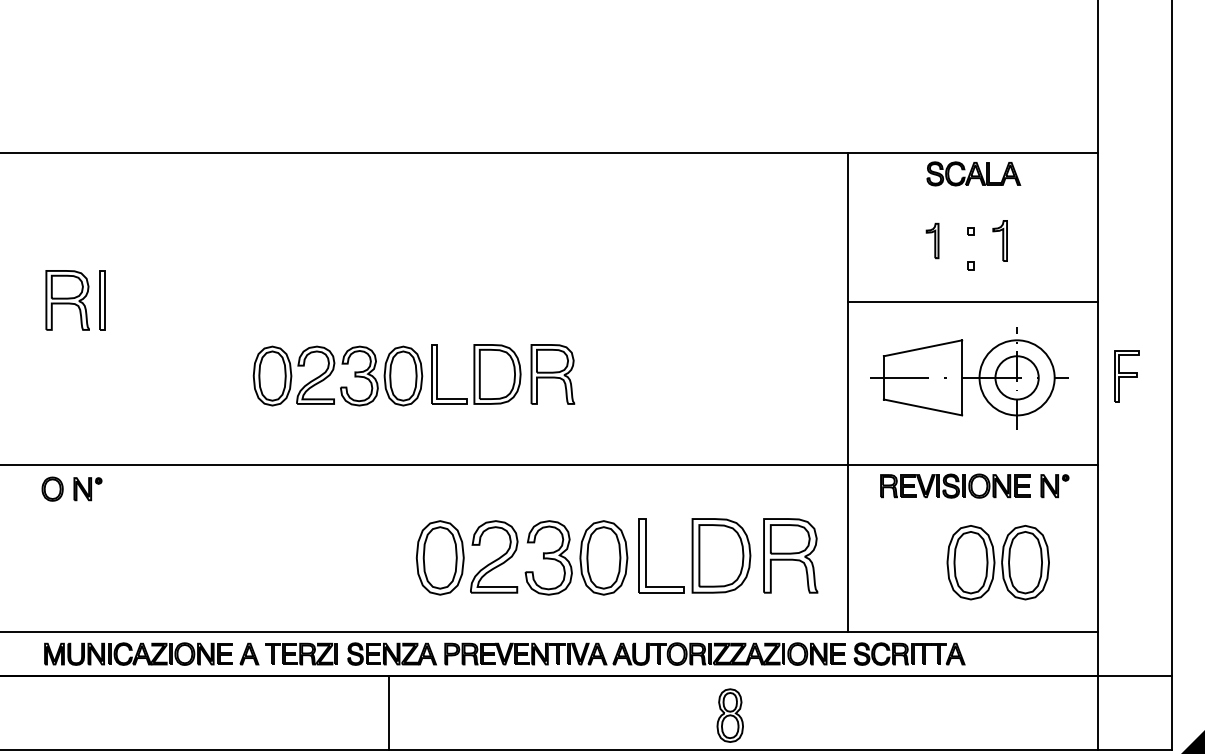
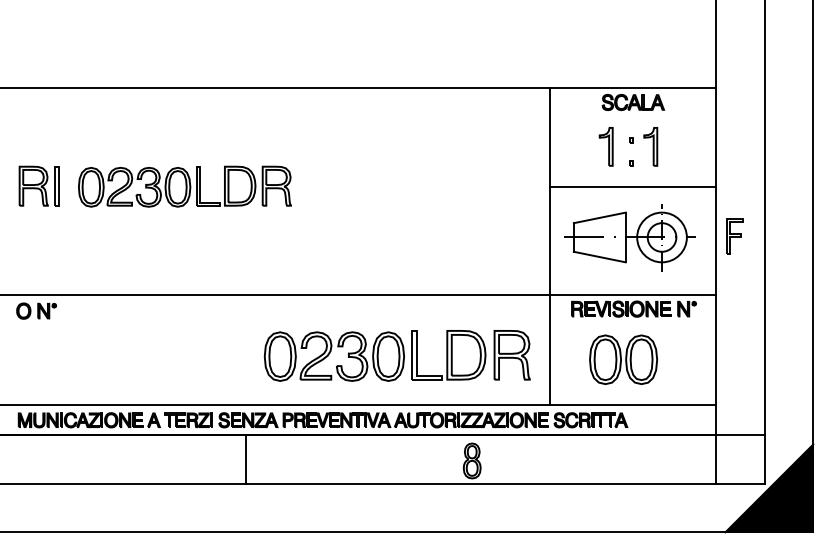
part: (931, 240) -> (605, 146), size x1.67
part: (999, 240) -> (650, 146), size x1.43
part: (413, 374) -> (184, 186), moved
part: (998, 562) -> (623, 359), moved

